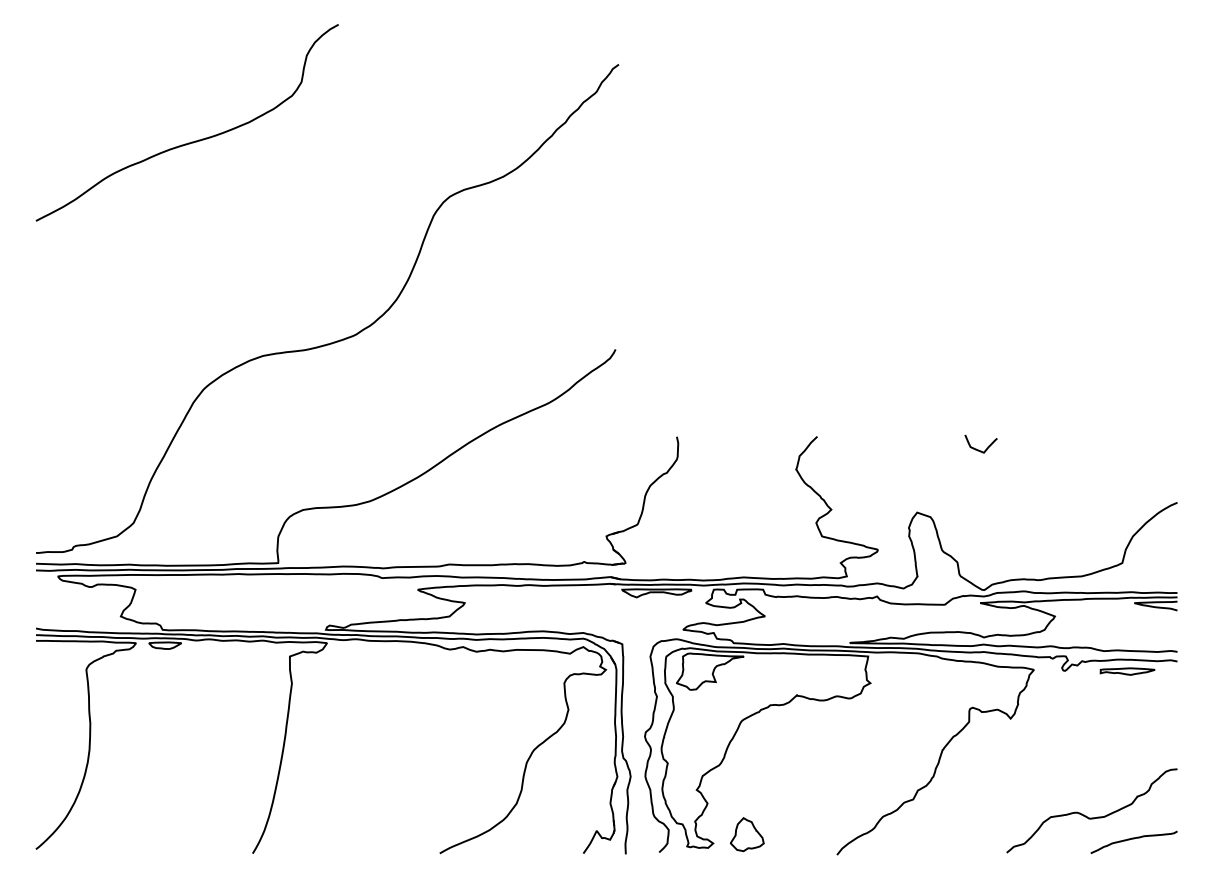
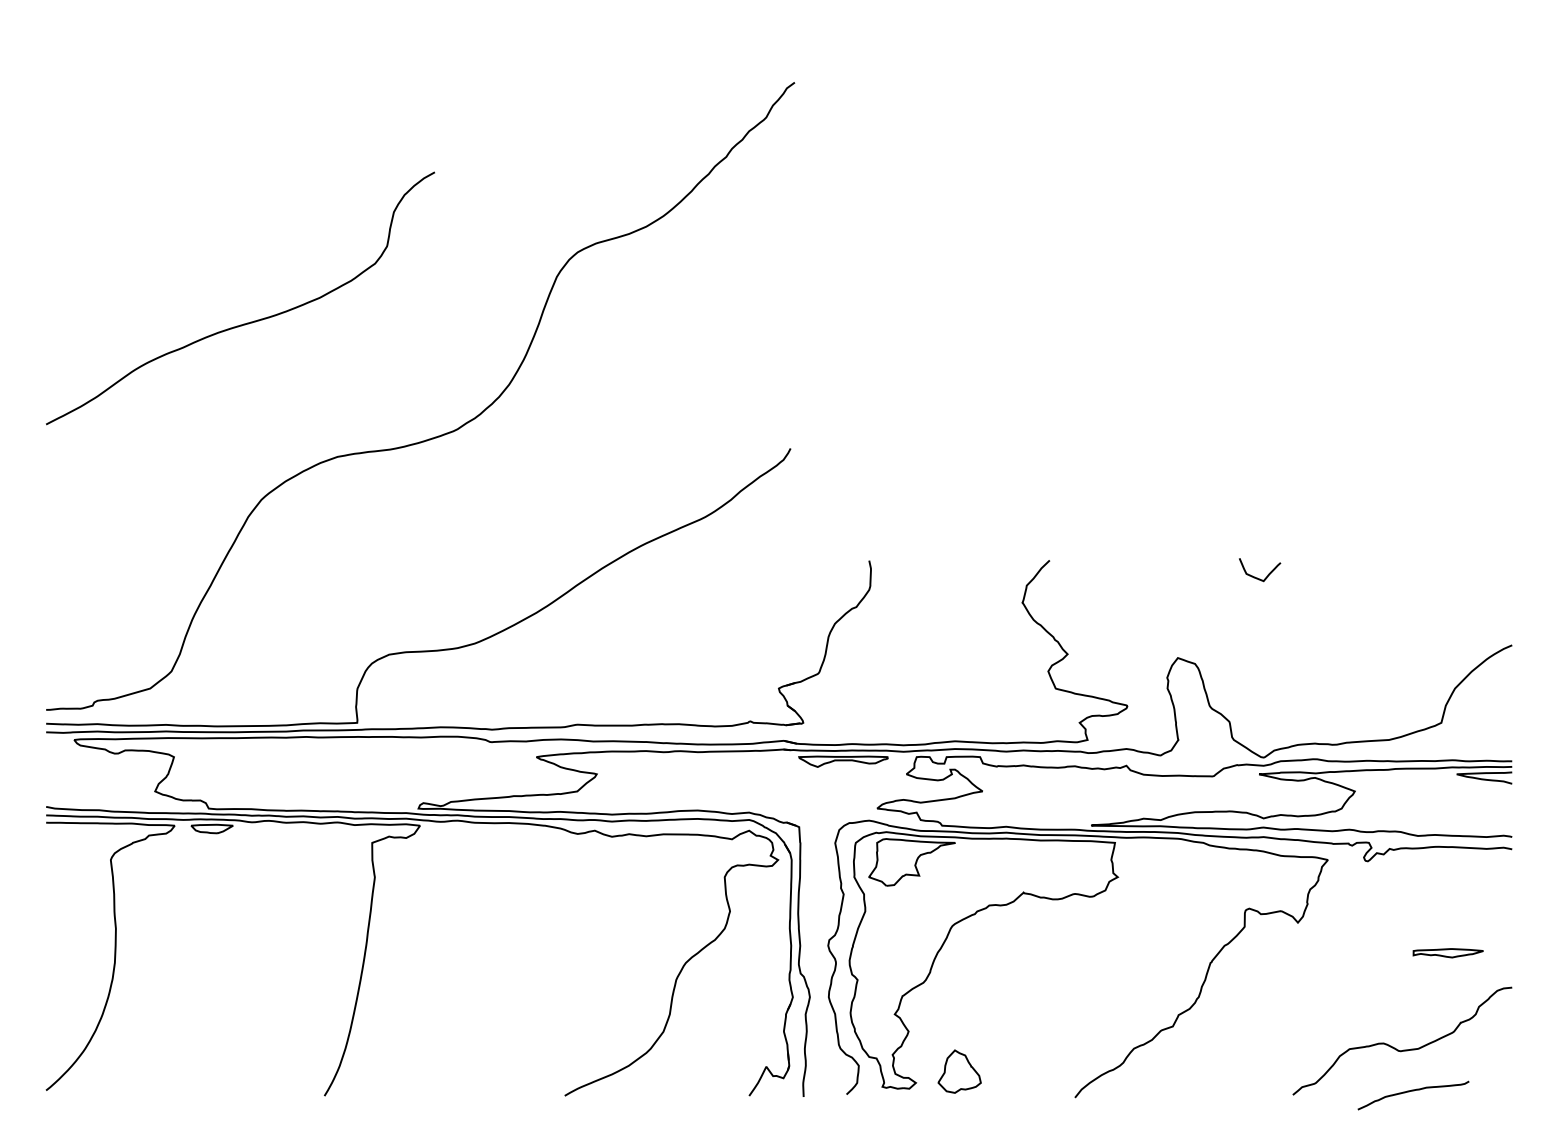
curve: (192, 141) -> (247, 322), moved
part: (1127, 671) -> (1447, 953), moved
curve: (1134, 839) -> (1413, 1091), moved

